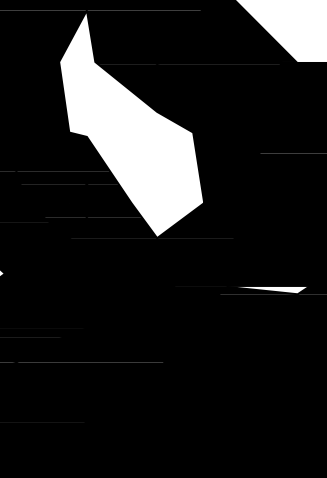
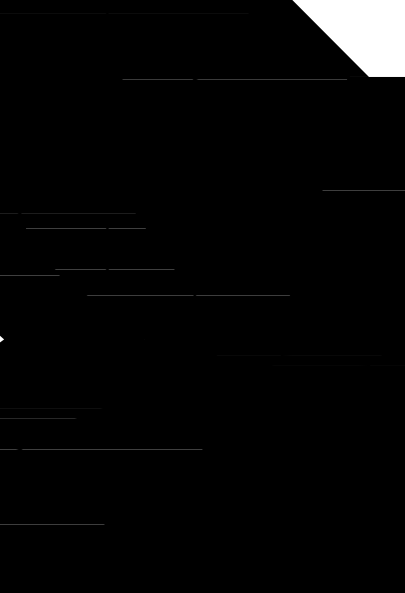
fill: (131, 124) -> (162, 154), added
fill: (267, 290) -> (331, 360), added

